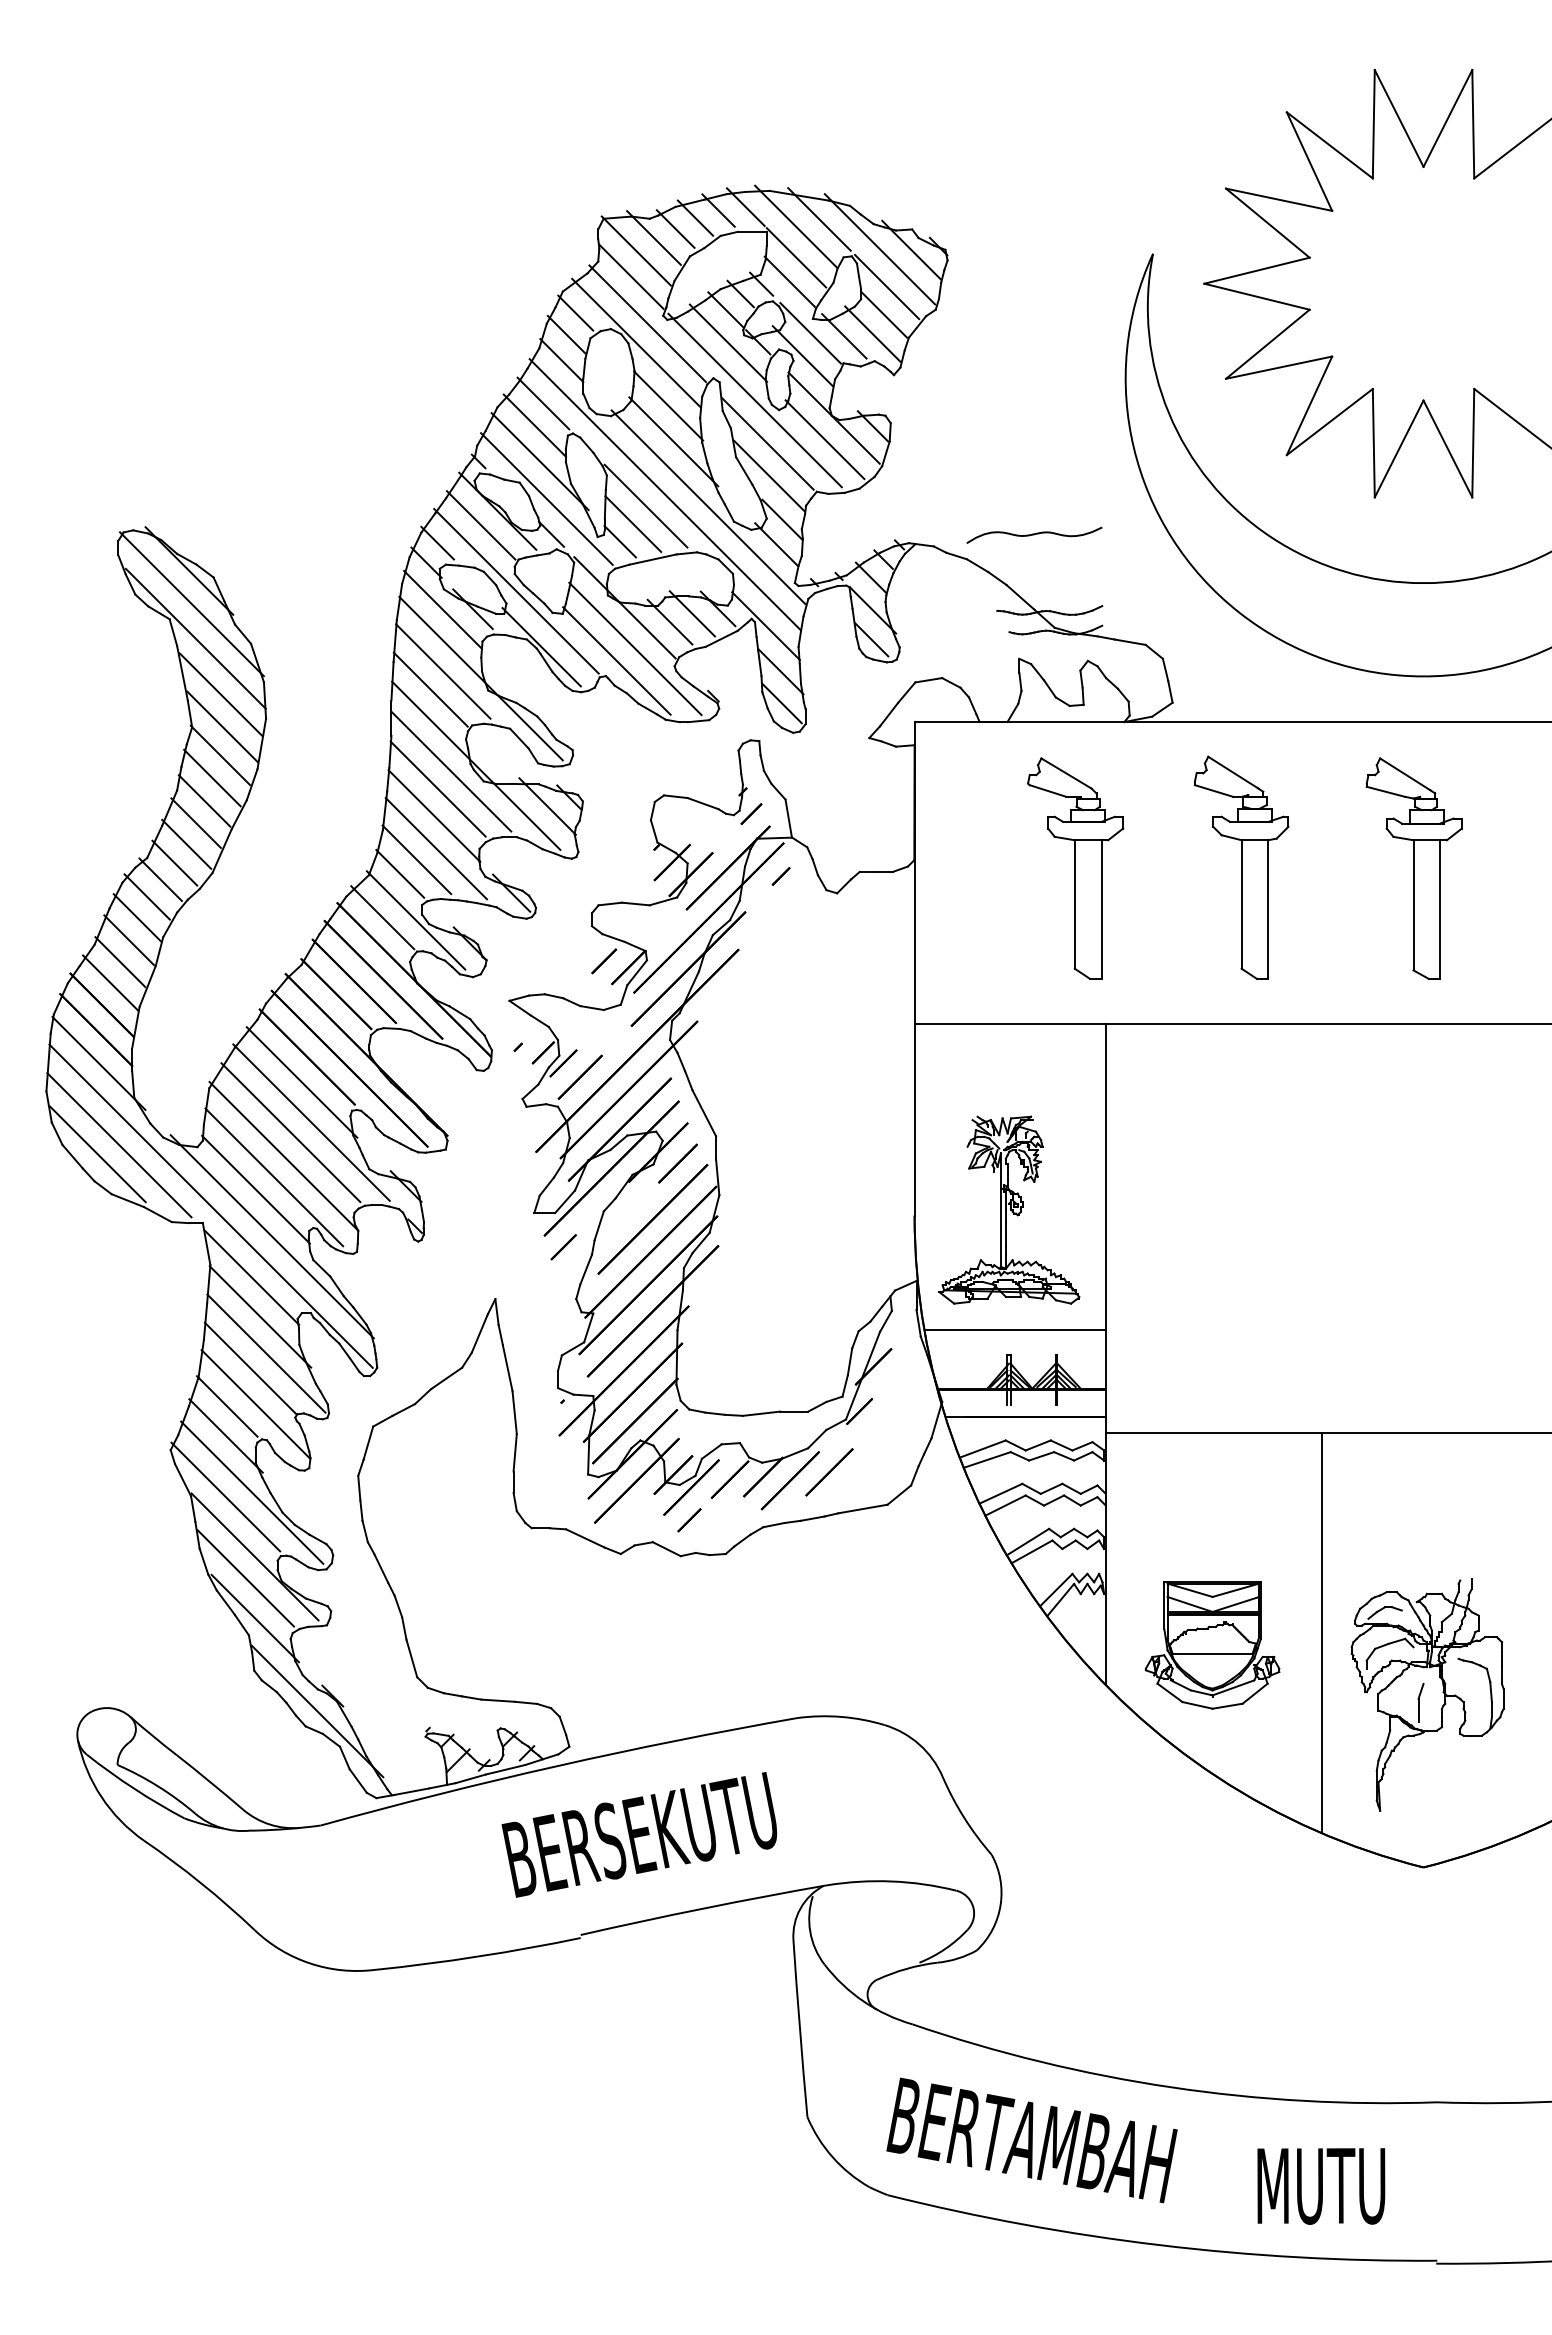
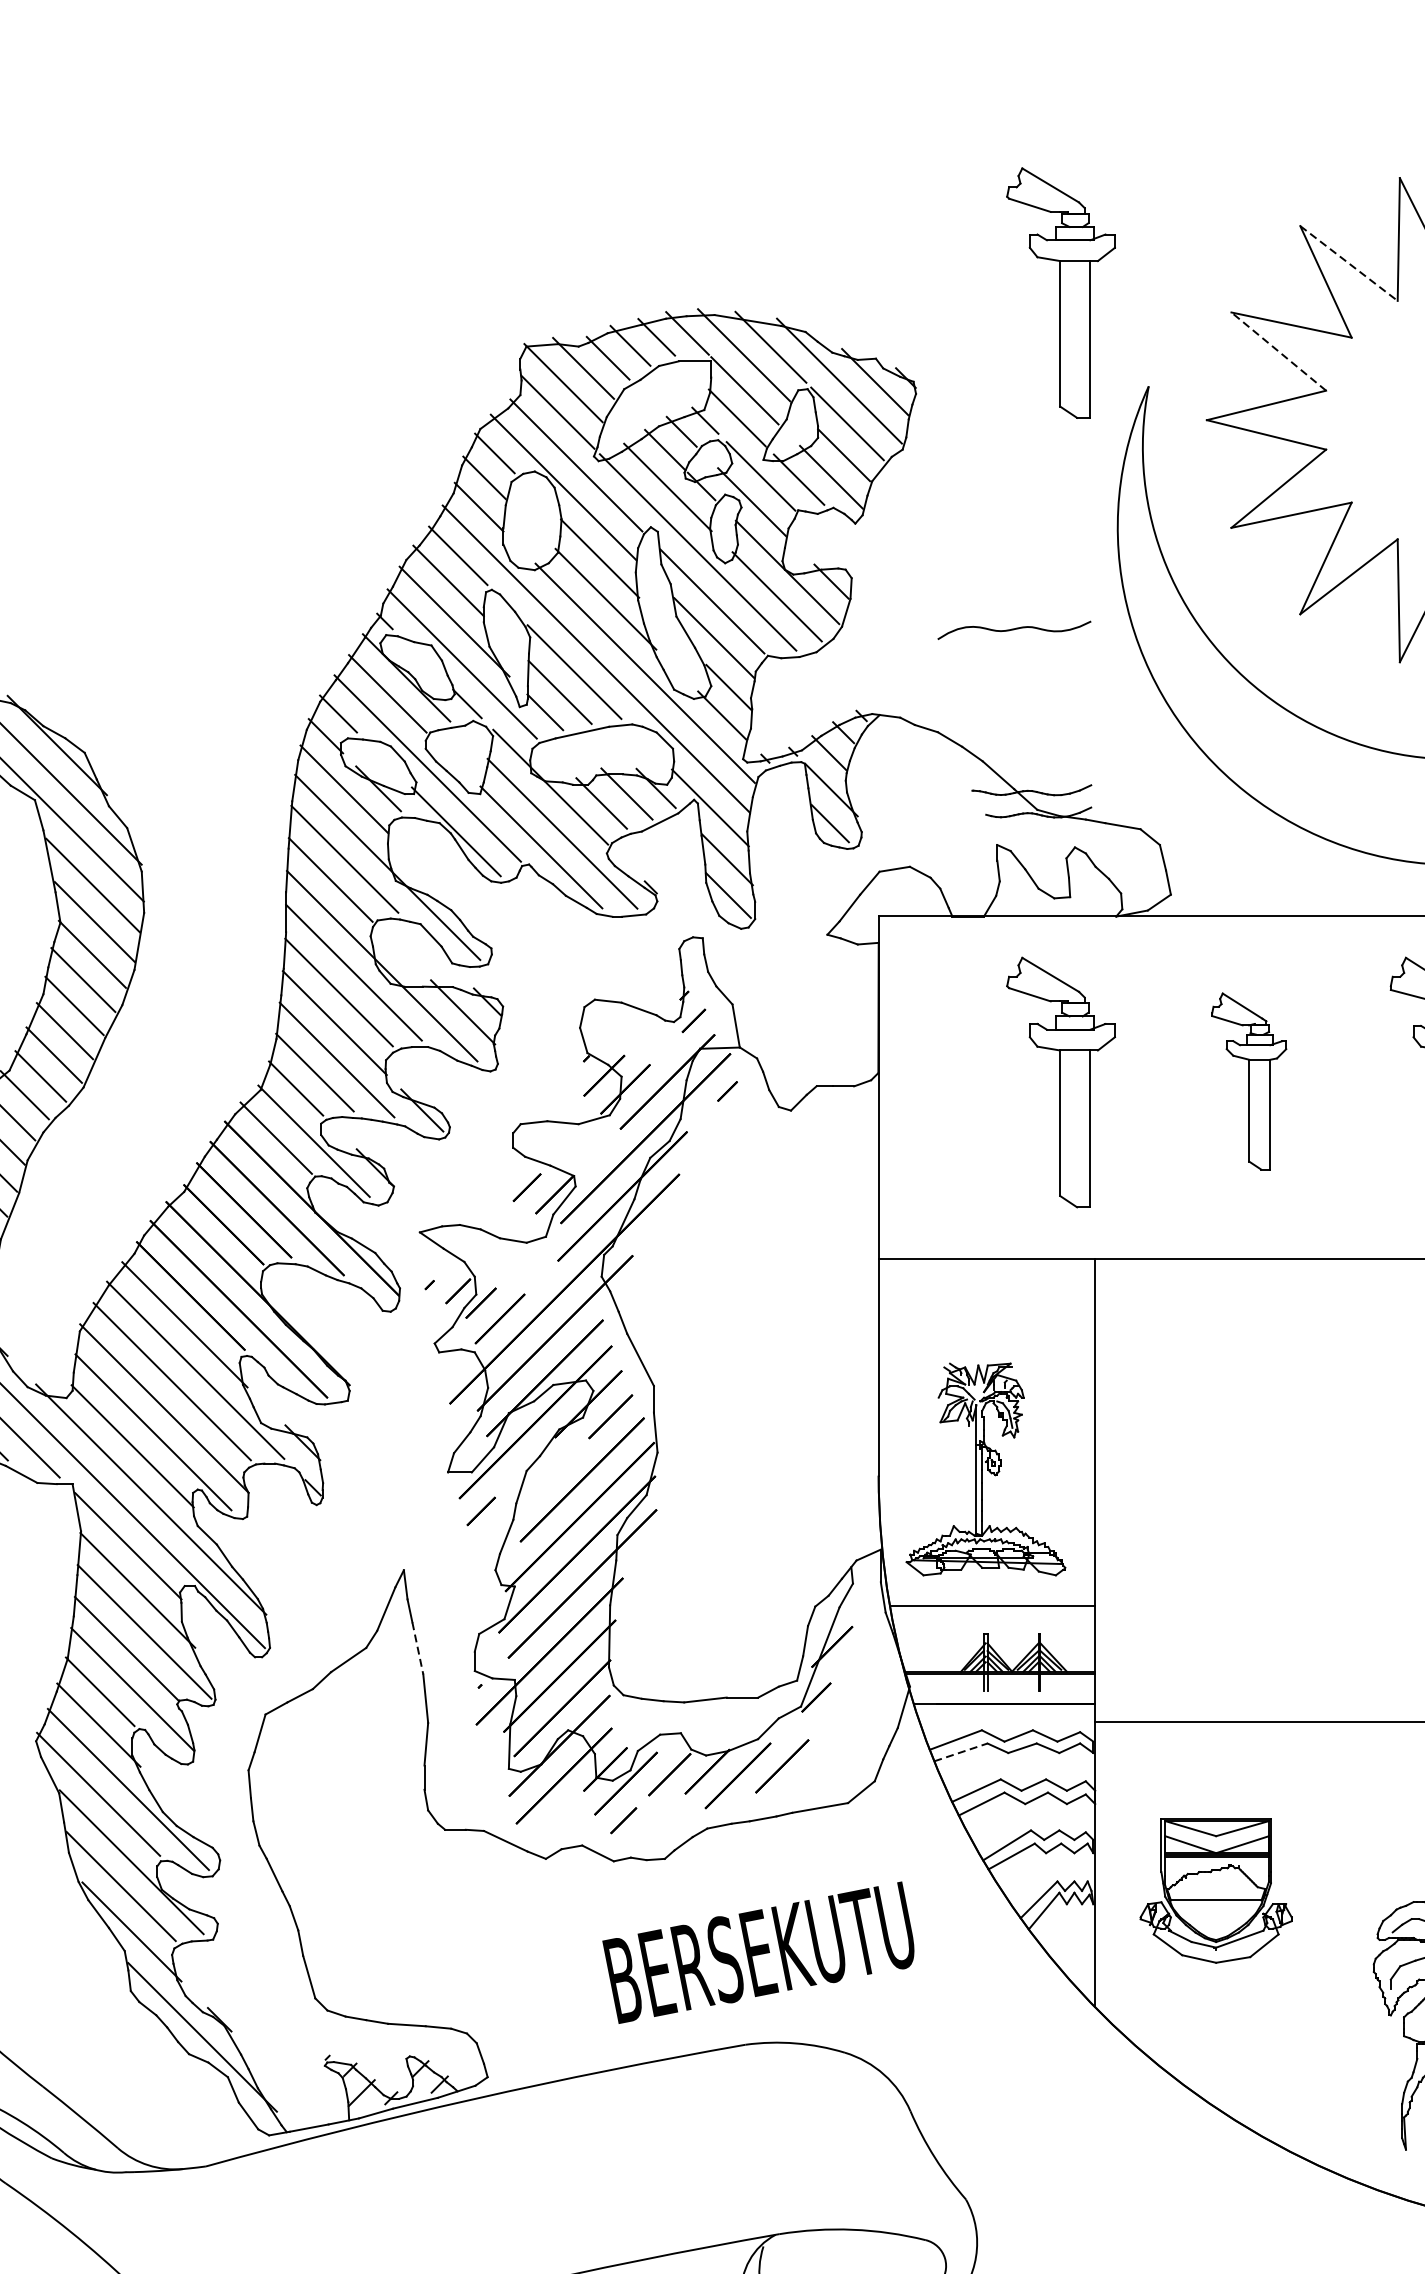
line: (1330, 145) -> (1349, 263), solid -> dashed
part: (1075, 171) -> (1060, 293), added
line: (1267, 222) -> (1278, 350), solid -> dashed
curve: (1034, 534) -> (1014, 629), moved
part: (1241, 867) -> (1248, 1081), size x0.7
line: (507, 1368) -> (417, 1648), solid -> dashed
line: (987, 1459) -> (961, 1751), solid -> dashed
line: (1321, 1633) -> (1339, 1948), removed
part: (1212, 1645) -> (1216, 1891), moved
text: (639, 1834) -> (758, 1952), moved

